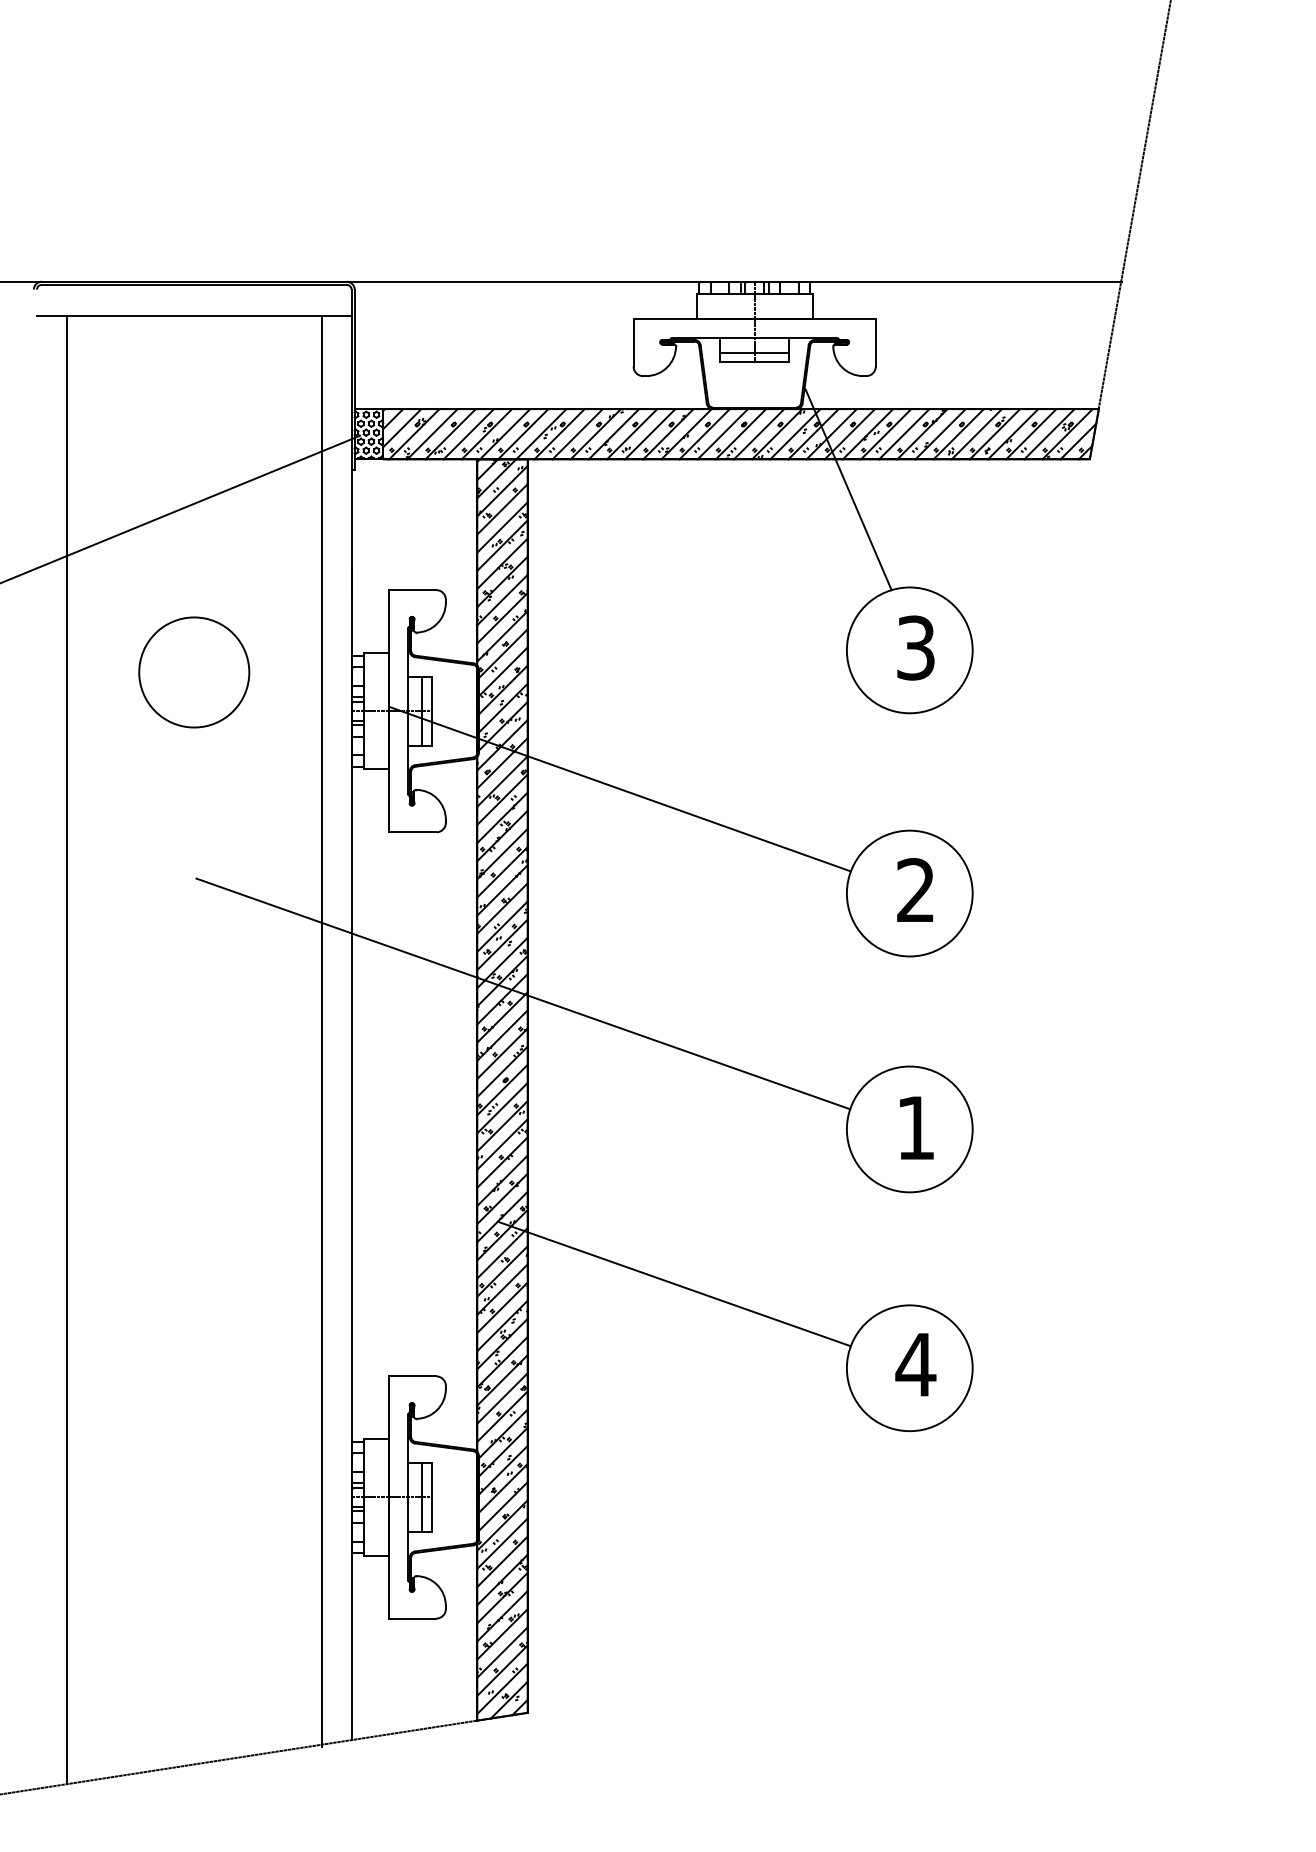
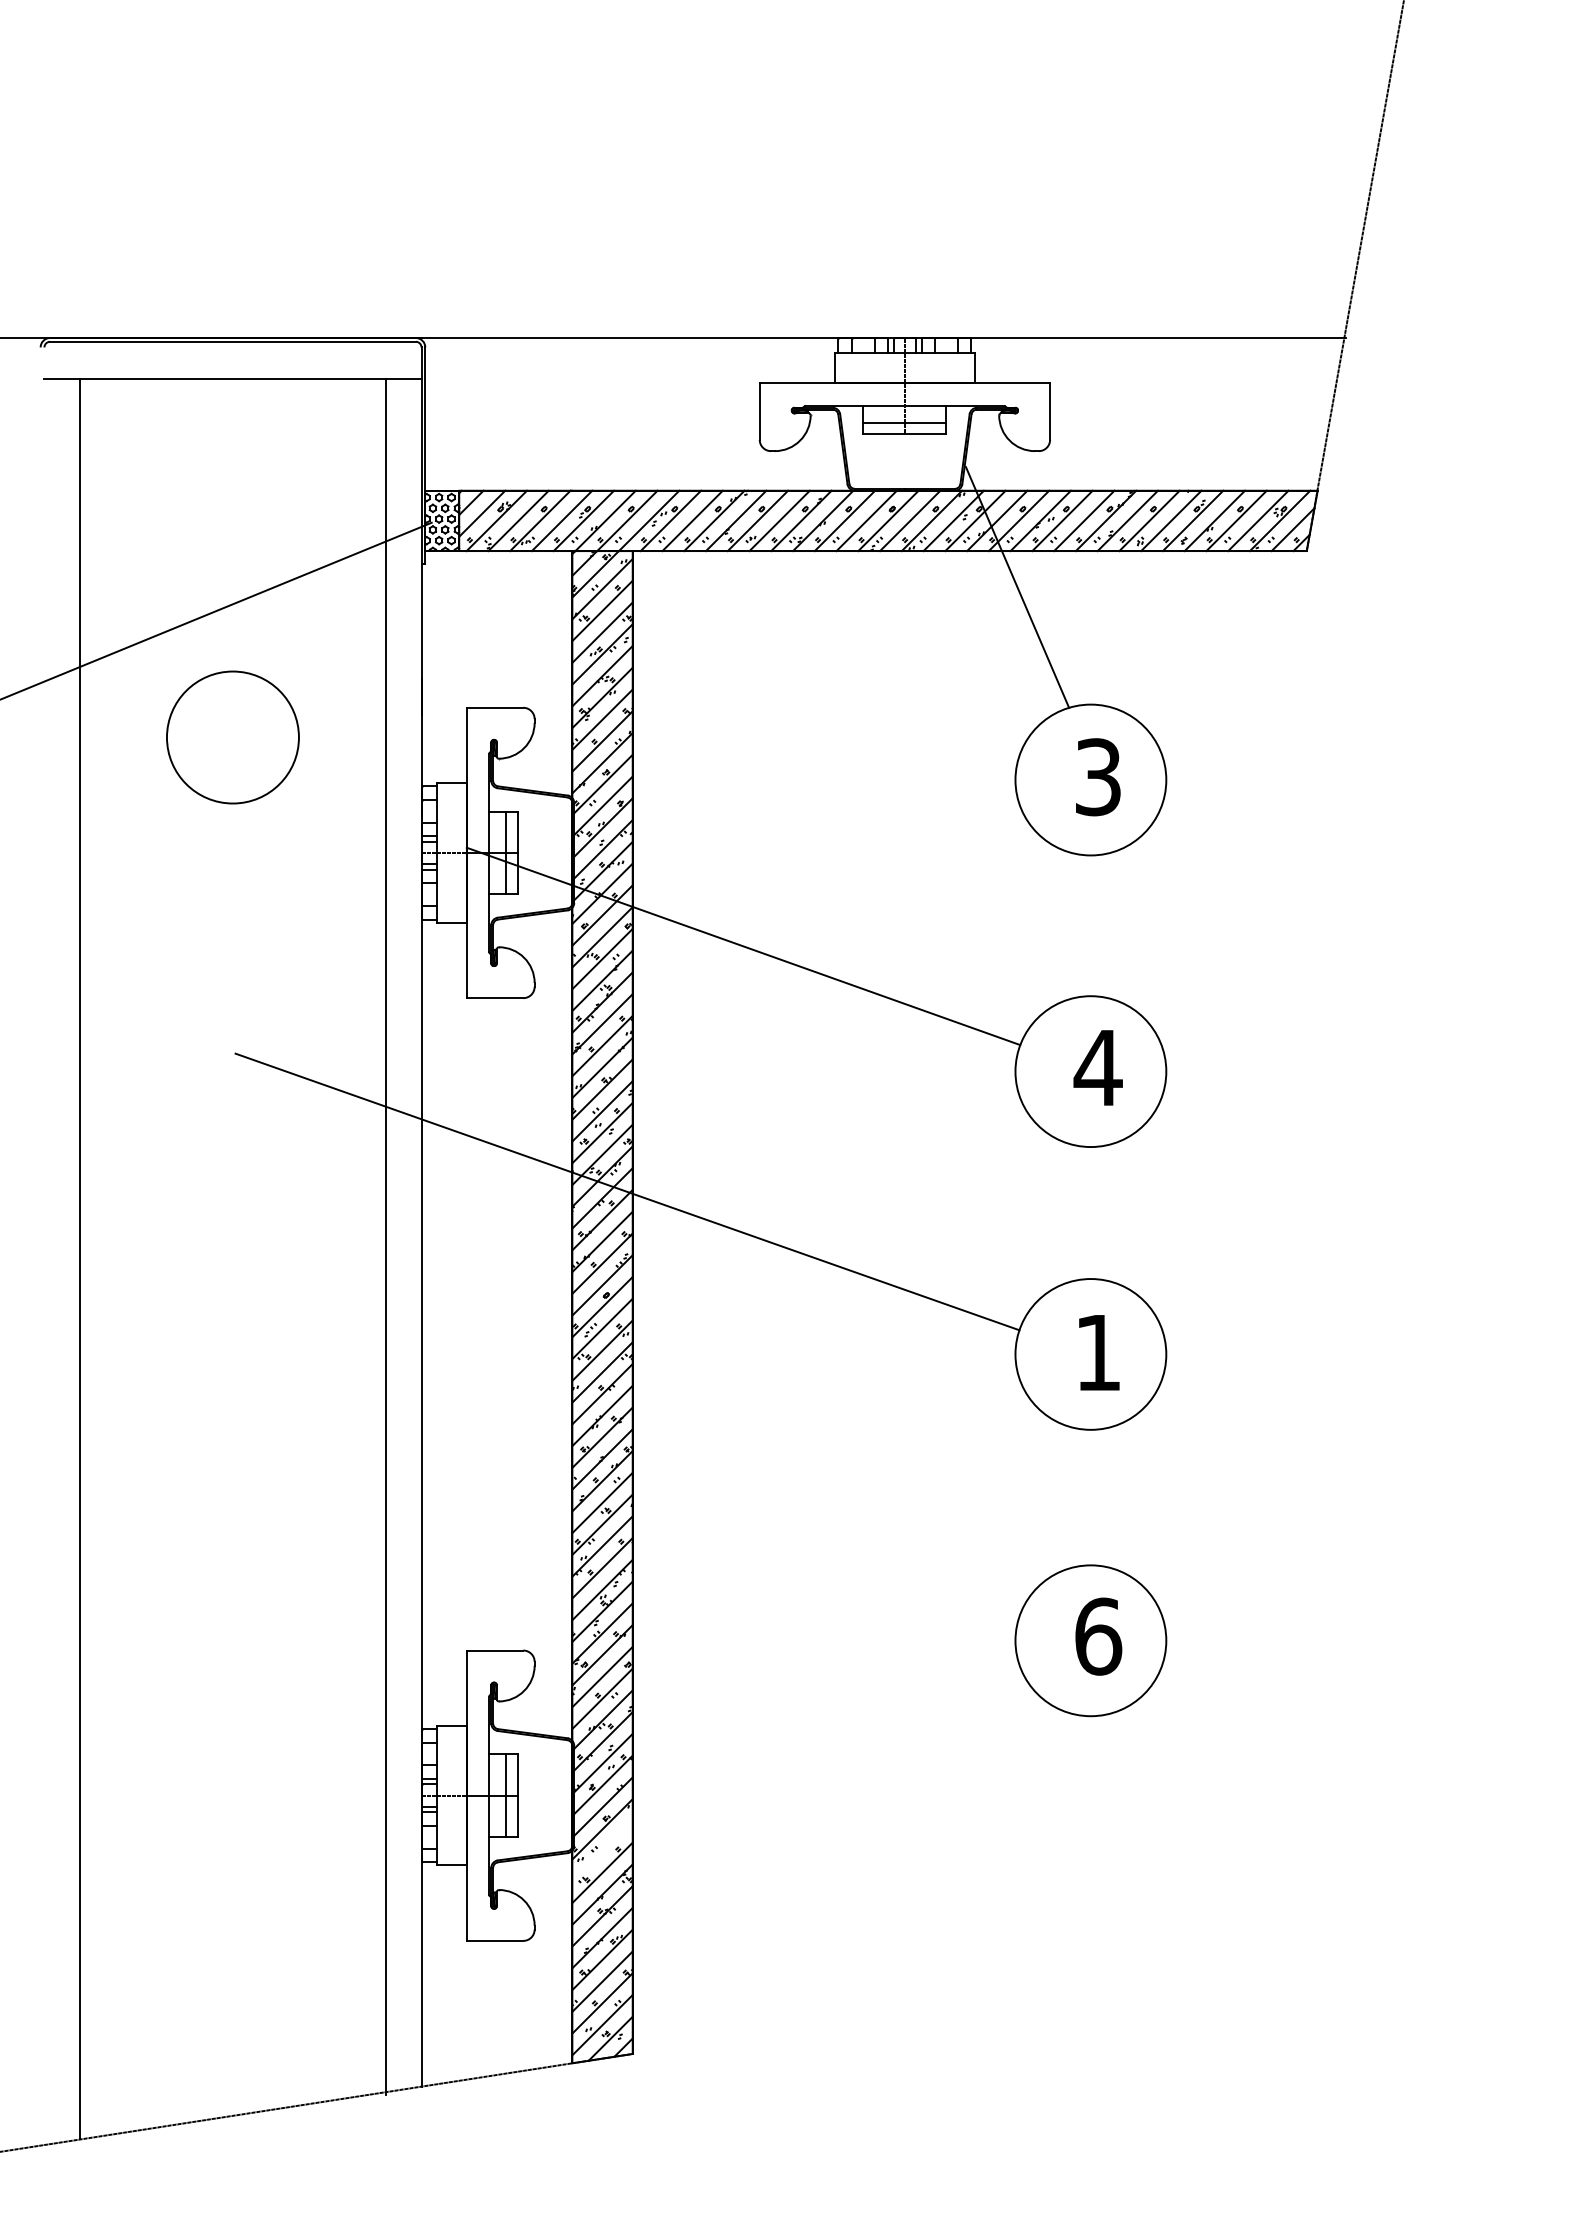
circle: (193, 672) -> (232, 737), moved
text: (915, 889) -> (1097, 1066), 2 -> 4
line: (674, 1283) -> (808, 1539), removed
text: (915, 1364) -> (1097, 1636), 4 -> 6
line: (502, 1543) -> (602, 1850), removed

